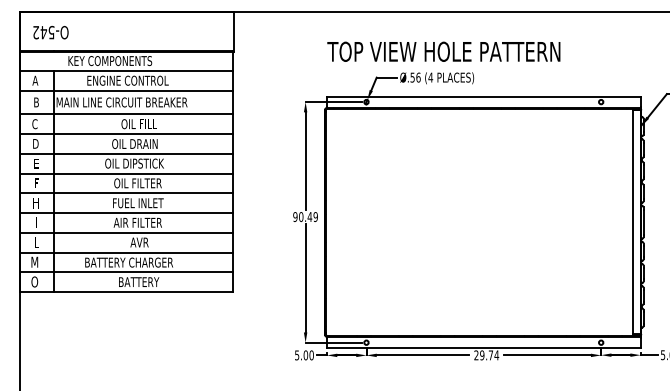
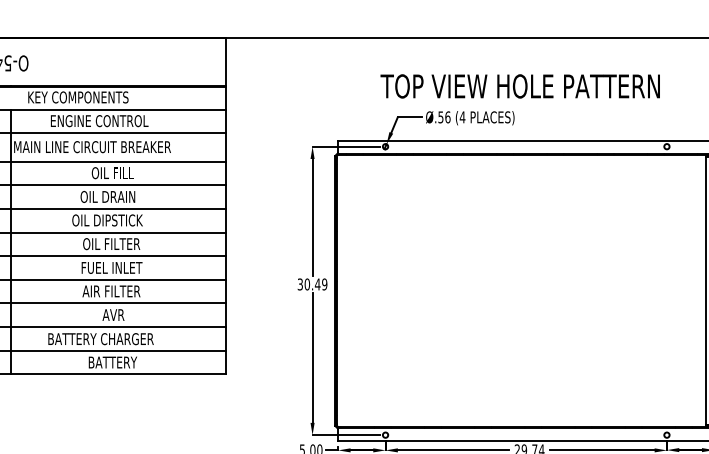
text: (443, 51) -> (519, 86), moved
text: (295, 216) -> (300, 283), 90.49 -> 30.49

